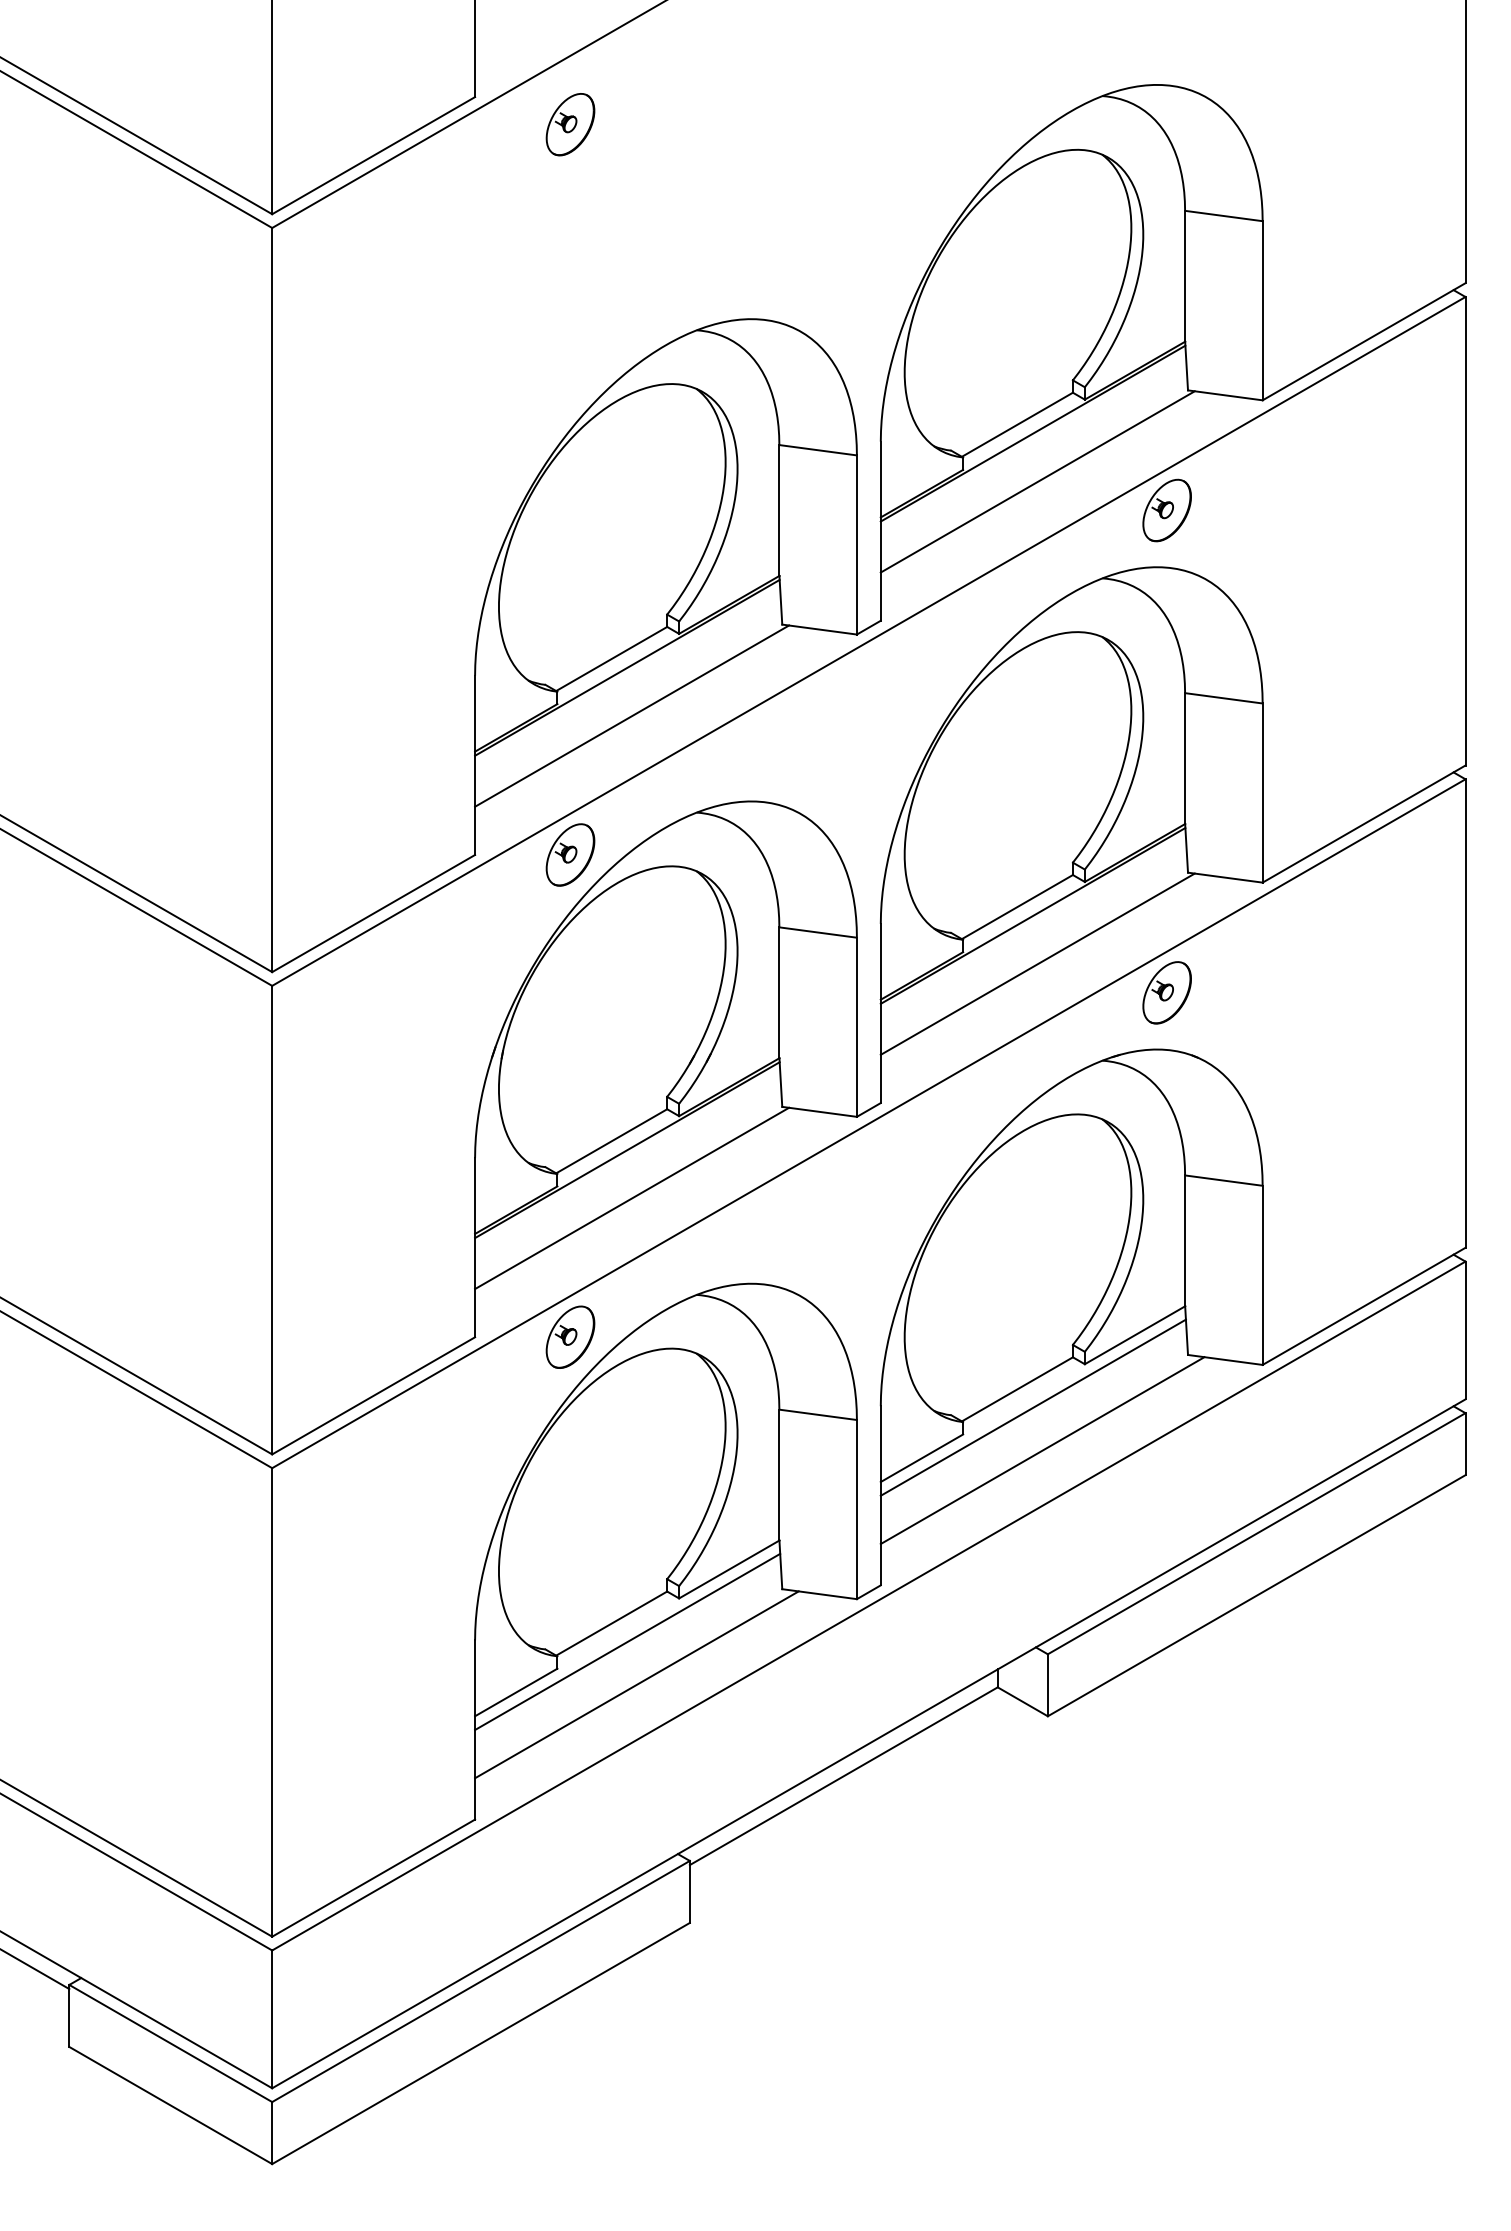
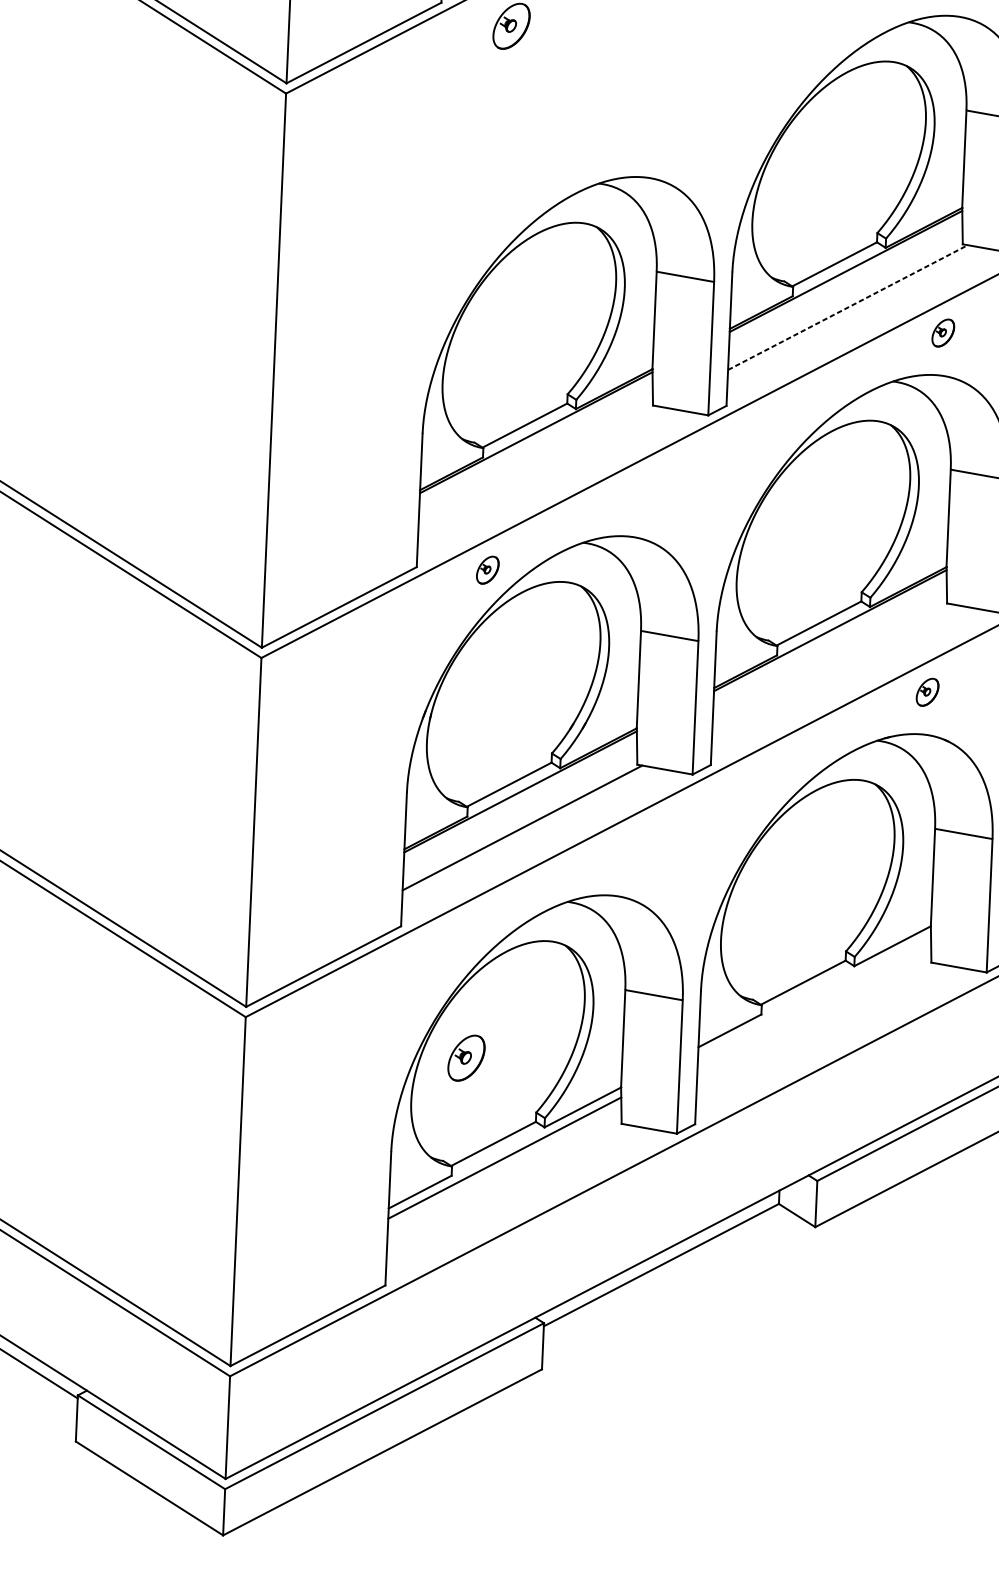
line: (1038, 481) -> (848, 307), solid -> dashed
part: (1166, 510) -> (942, 333), size x0.6
line: (632, 715) -> (538, 468), removed
part: (570, 854) -> (487, 569), size x0.6
line: (1037, 963) -> (832, 666), removed
part: (1166, 992) -> (927, 691), size x0.6
part: (570, 1336) -> (466, 1057), moved
line: (1032, 1407) -> (813, 996), removed
line: (1042, 1450) -> (819, 1029), removed
line: (636, 1684) -> (510, 1190), removed

